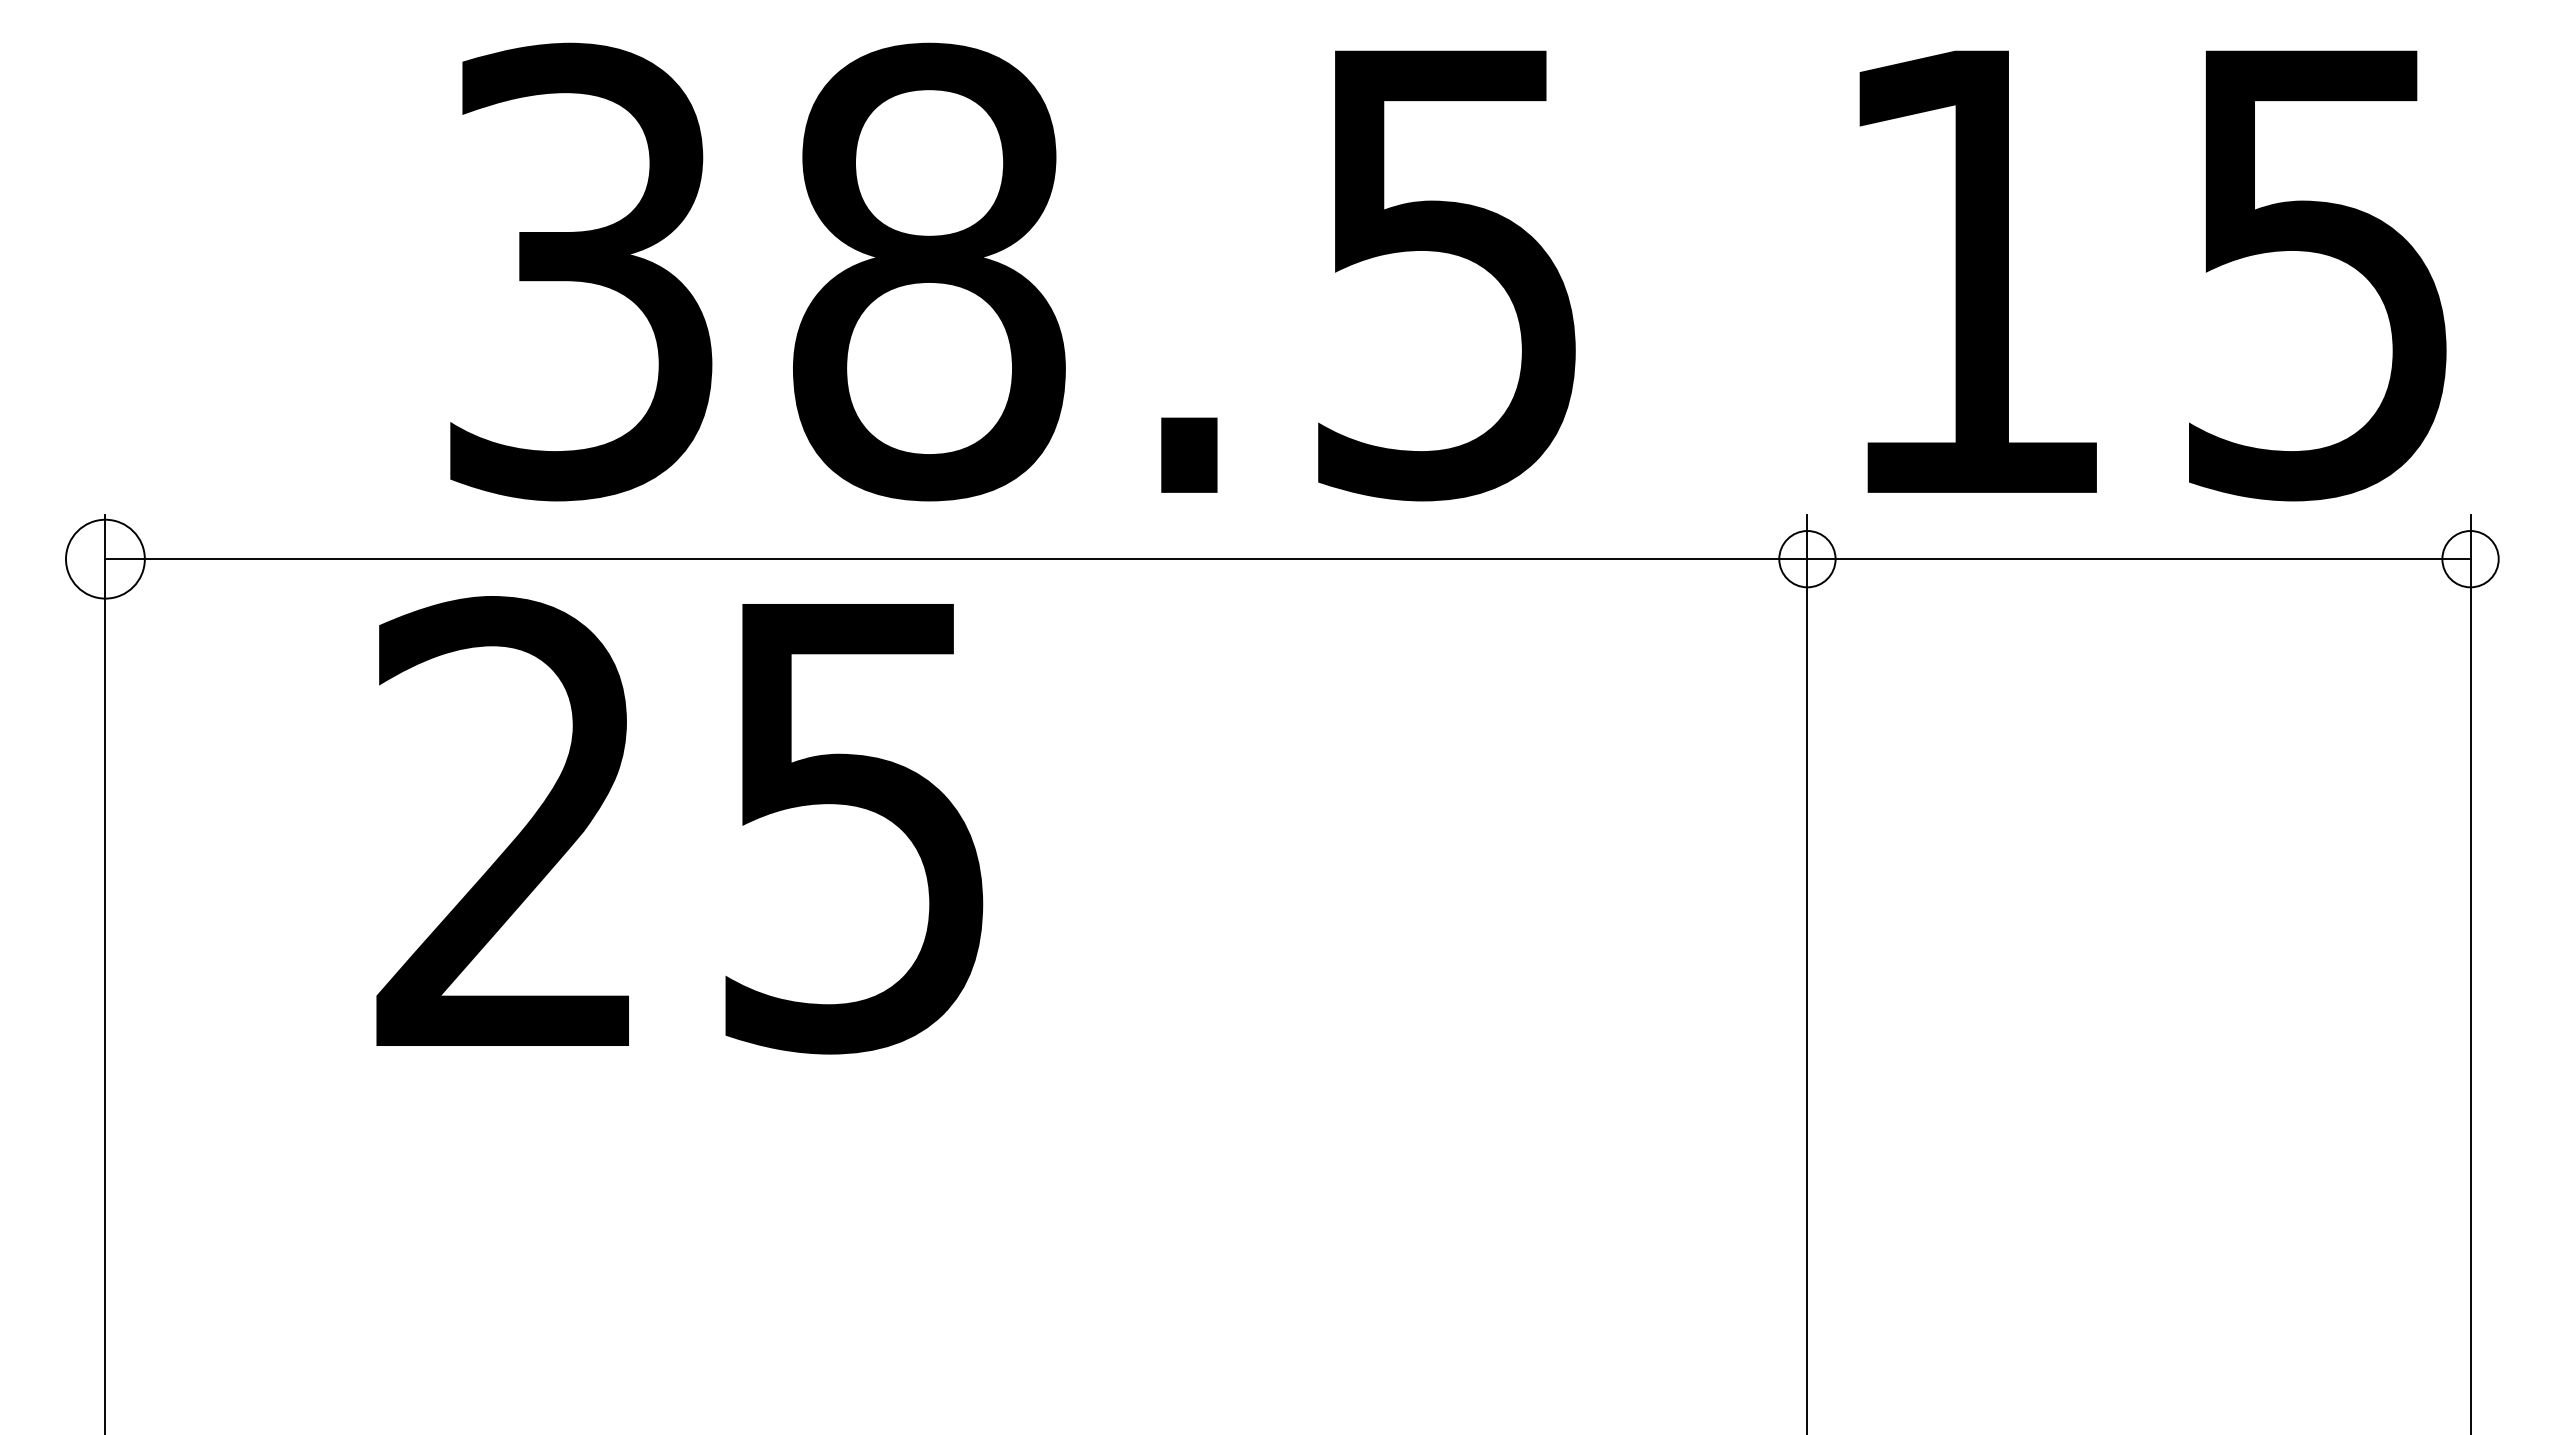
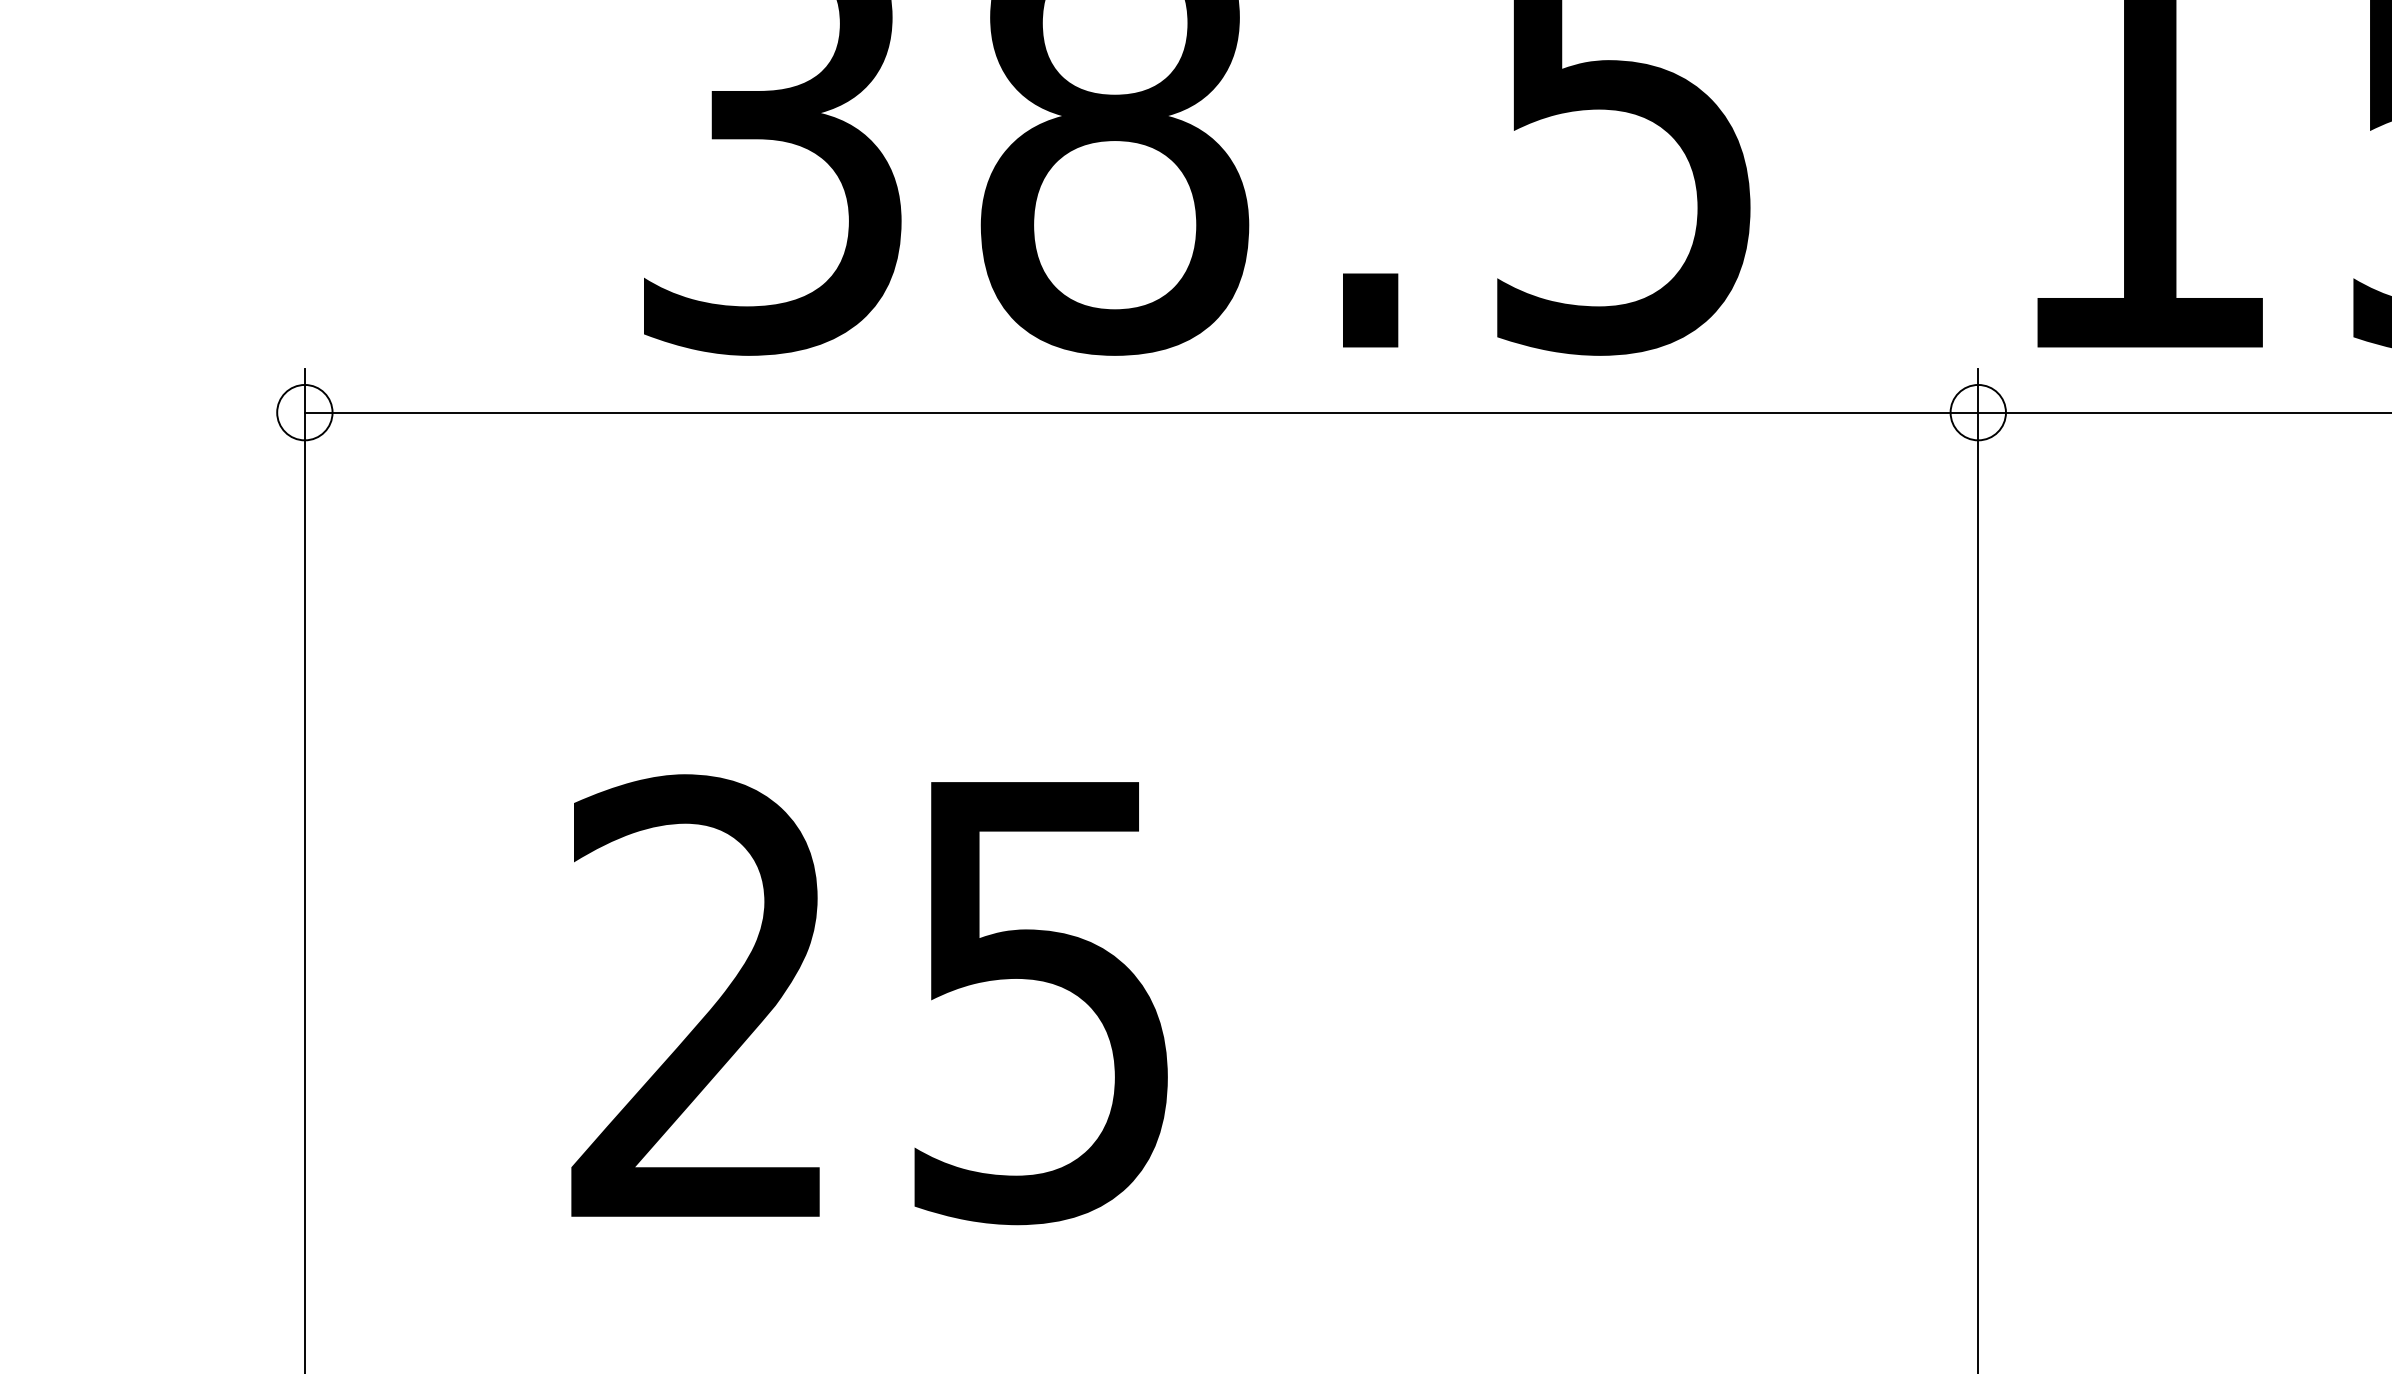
circle: (105, 559) -> (304, 412), size x0.71
text: (679, 825) -> (869, 999), moved

